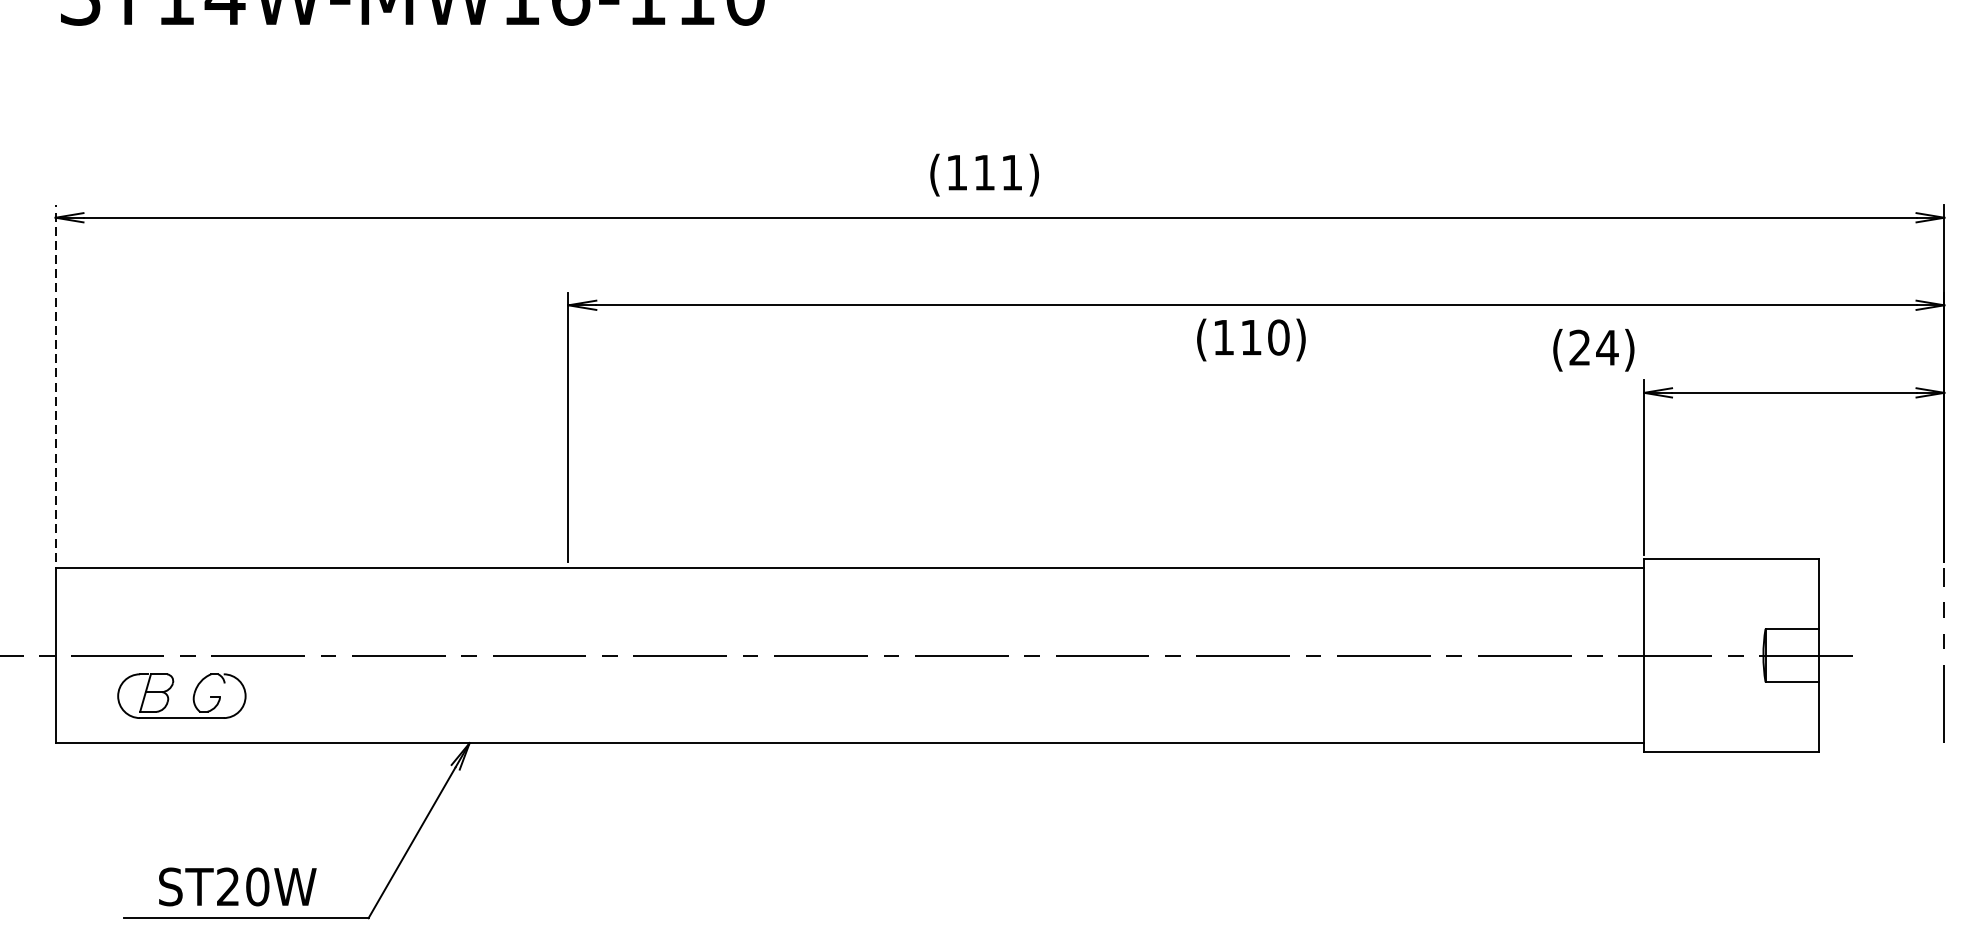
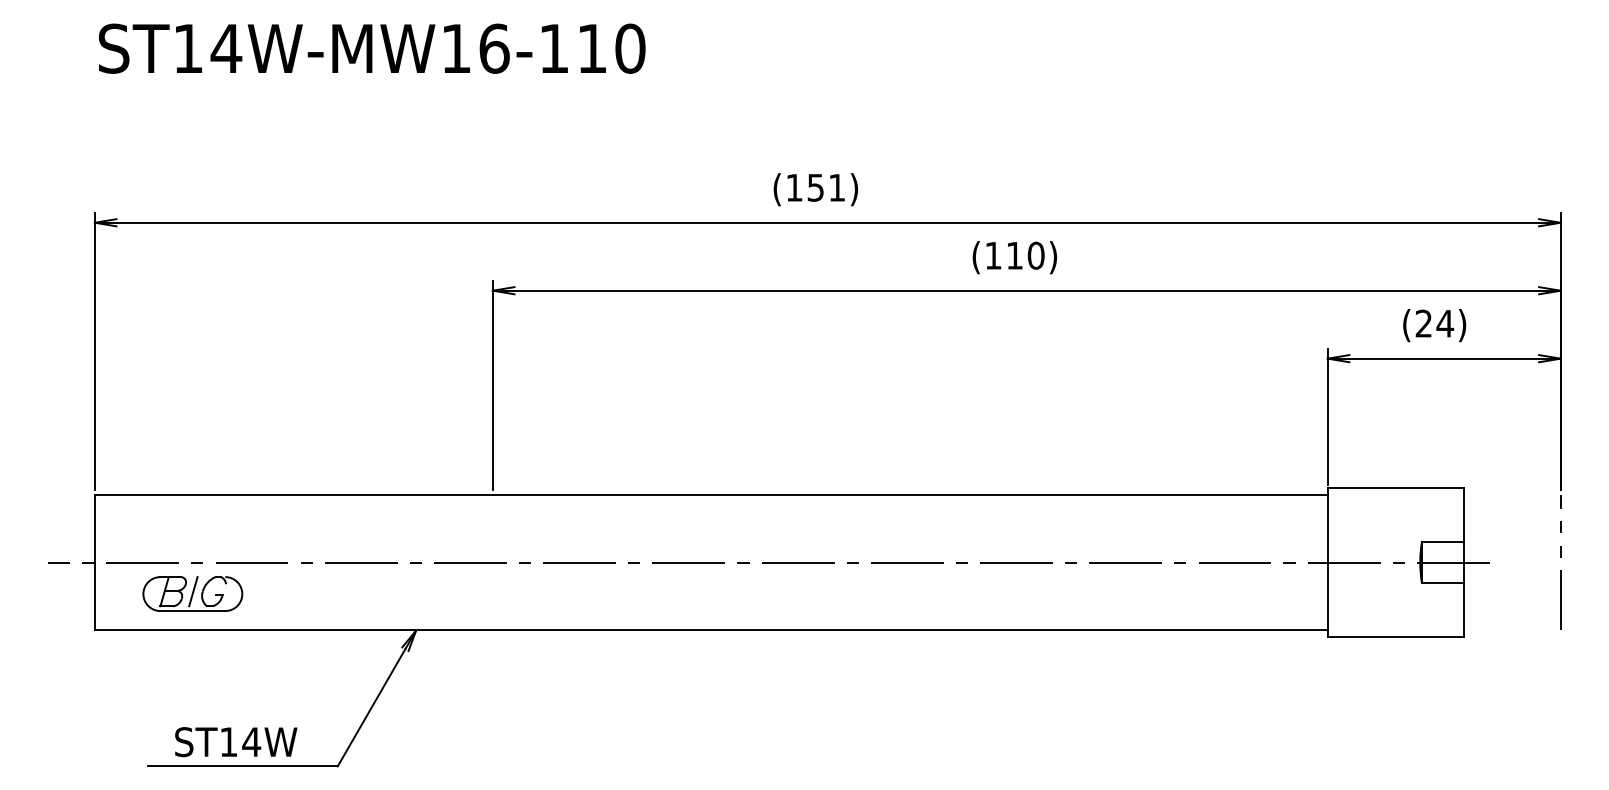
text: (984, 172) -> (815, 187), (111) -> (151)
text: (1250, 339) -> (1014, 257), moved
text: (1593, 350) -> (1434, 325), moved
line: (55, 382) -> (94, 350), dashed -> solid
line: (182, 692) -> (193, 591), added
text: (243, 887) -> (240, 742), ST20W -> ST14W

